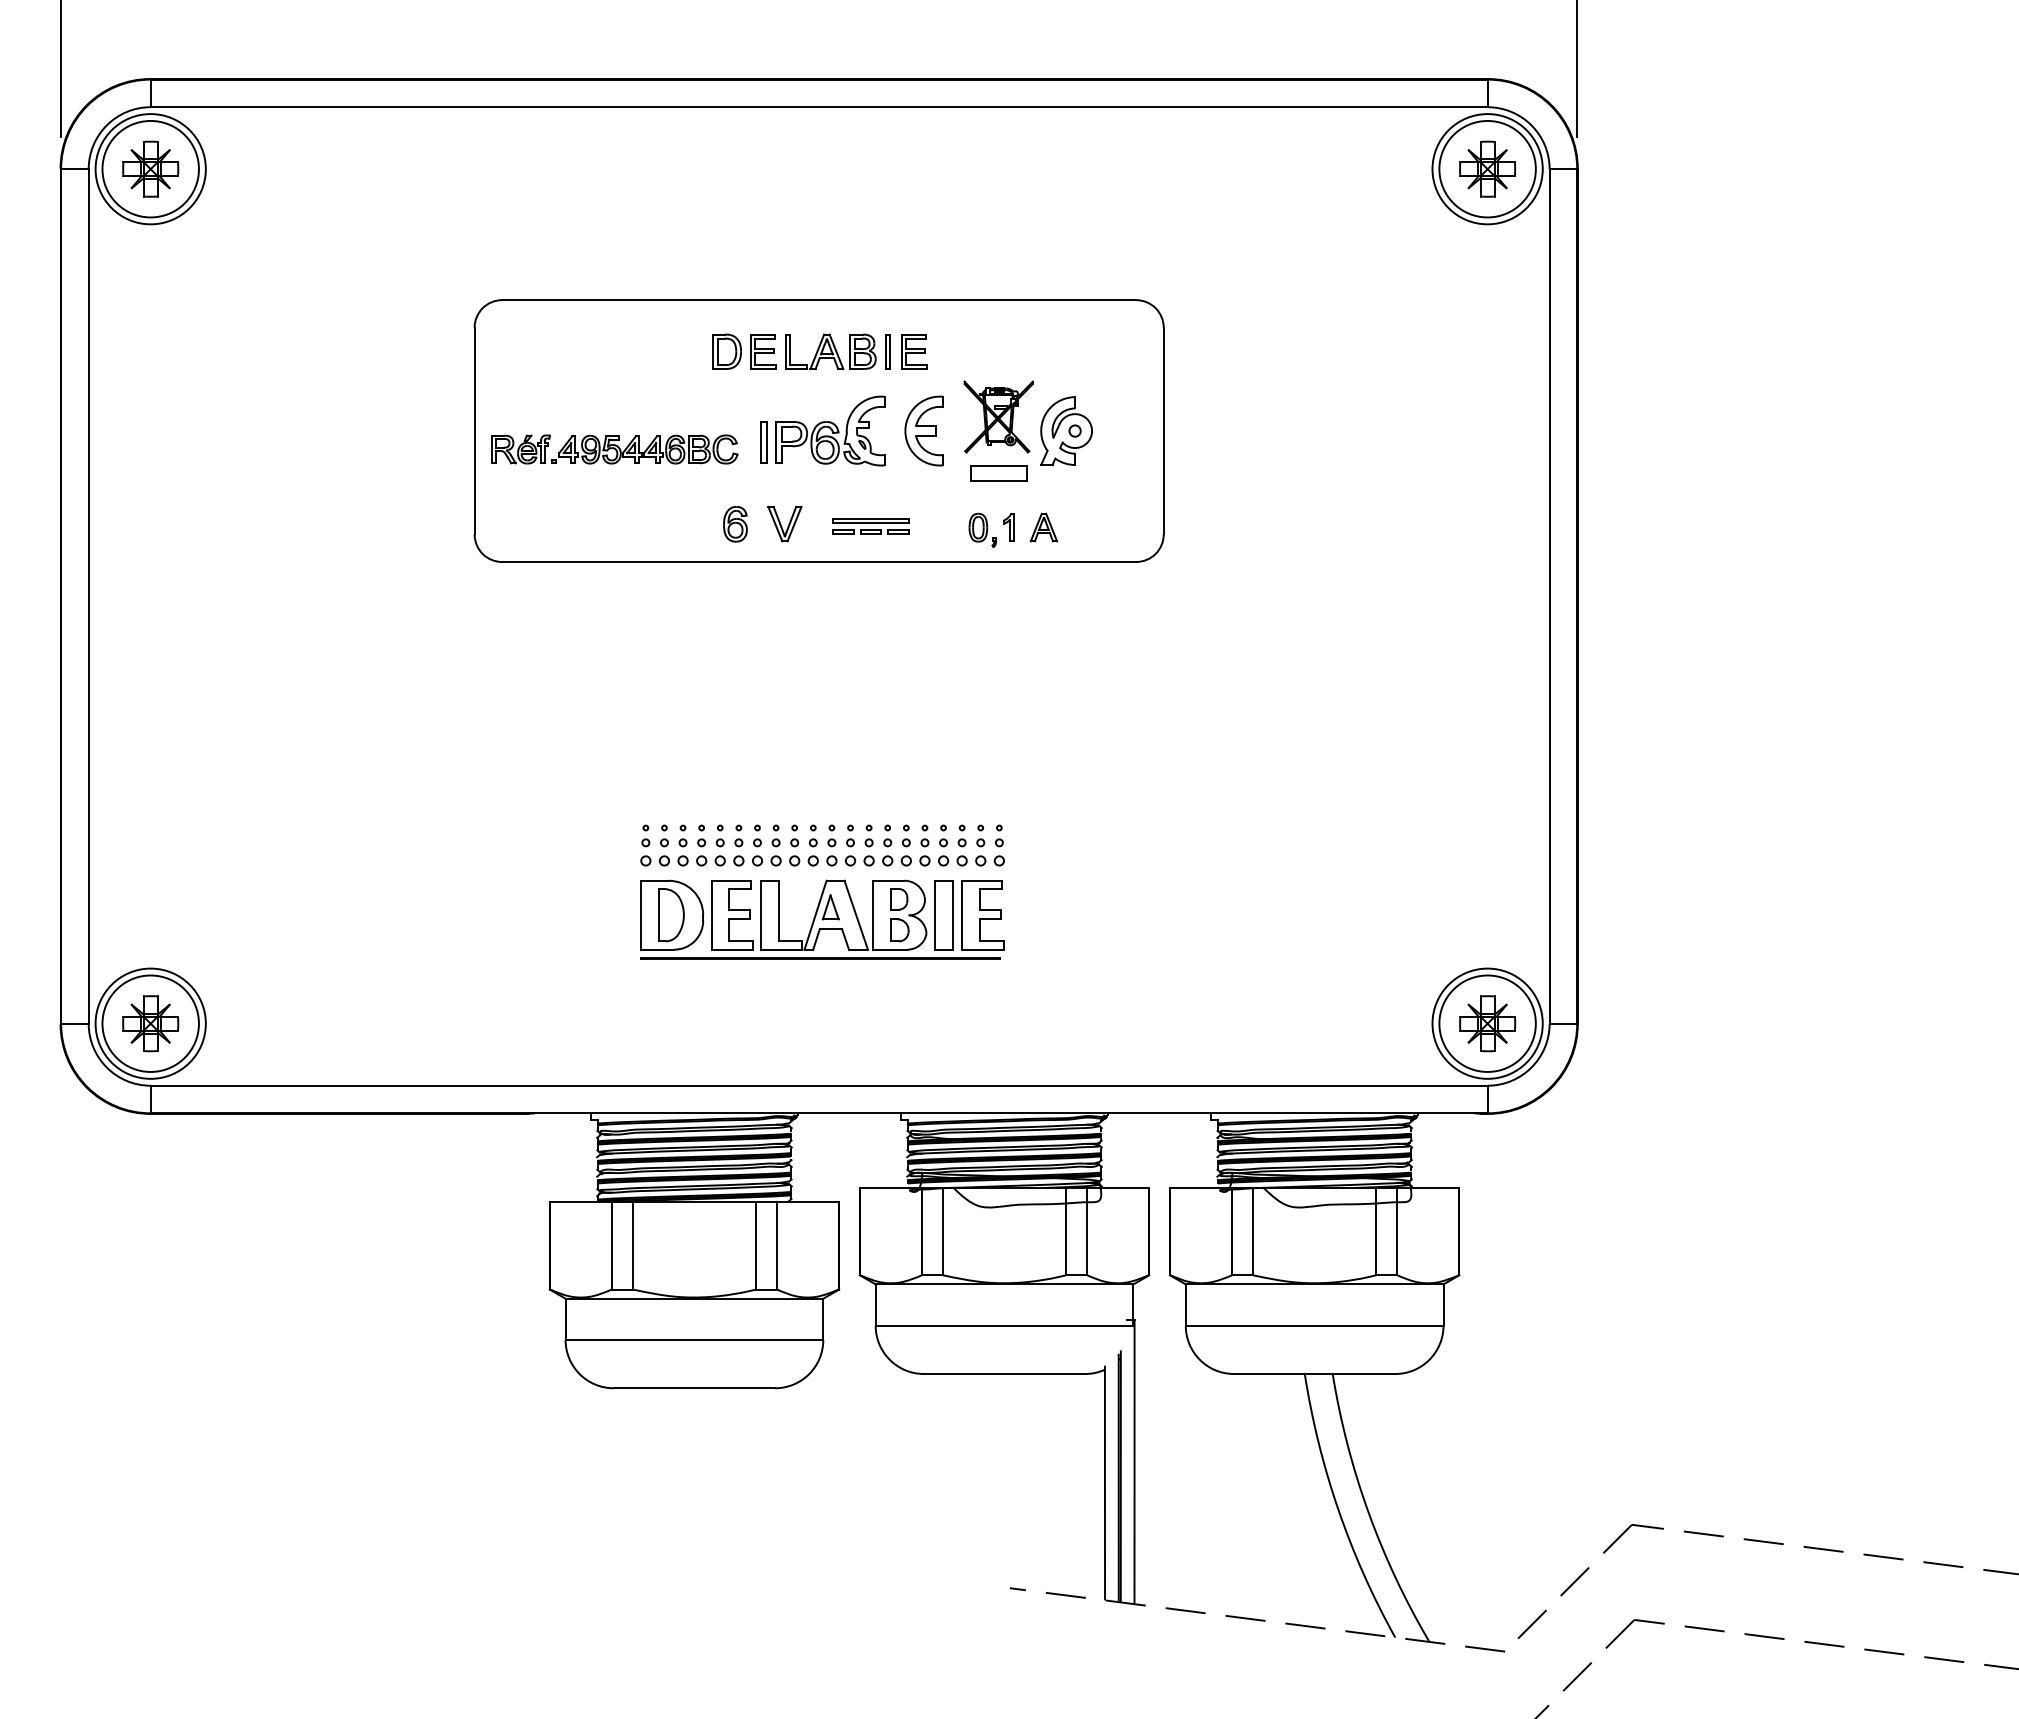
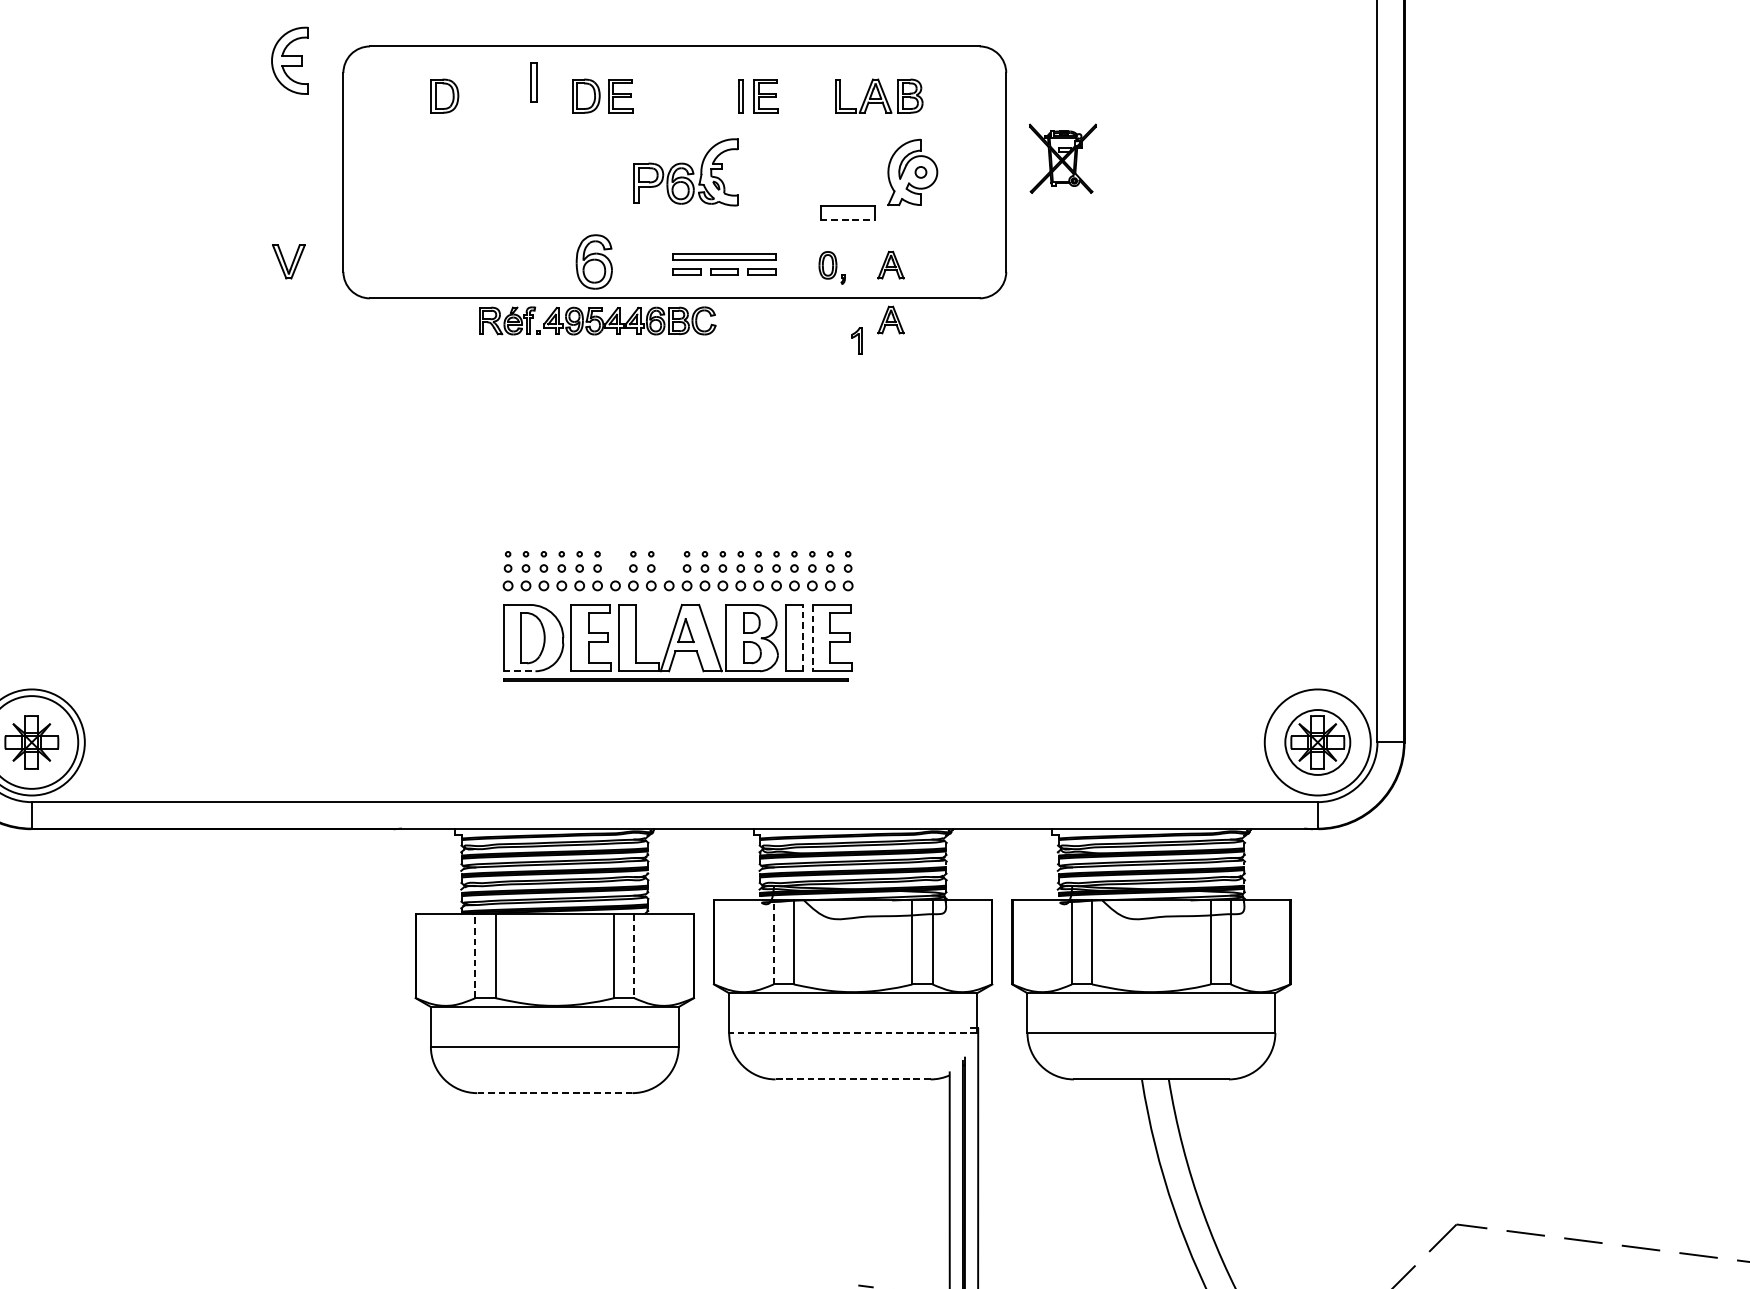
part: (579, 351) -> (444, 95), added
part: (830, 351) -> (879, 95), moved
part: (998, 416) -> (1062, 158), moved
part: (923, 430) -> (289, 60), moved
part: (763, 442) -> (533, 82), moved
part: (614, 449) -> (597, 320), moved
line: (999, 480) -> (848, 219), solid -> dashed
part: (784, 523) -> (288, 261), moved
part: (735, 524) -> (594, 262), size x1.6
part: (870, 526) -> (724, 264), size x1.4
part: (1008, 527) -> (856, 341), moved
part: (1043, 584) -> (890, 319), added
part: (757, 835) -> (615, 561), removed
part: (812, 835) -> (668, 561), removed
line: (952, 914) -> (803, 637), solid -> dashed
line: (962, 915) -> (812, 638), solid -> dashed
line: (657, 949) -> (519, 671), solid -> dashed
circle: (1487, 1023) -> (1317, 742), size x0.7
line: (921, 1231) -> (773, 942), solid -> dashed
line: (611, 1245) -> (475, 955), solid -> dashed
line: (777, 1245) -> (634, 955), solid -> dashed
line: (1004, 1325) -> (853, 1032), solid -> dashed
line: (1004, 1374) -> (853, 1079), solid -> dashed
line: (694, 1388) -> (554, 1093), solid -> dashed

